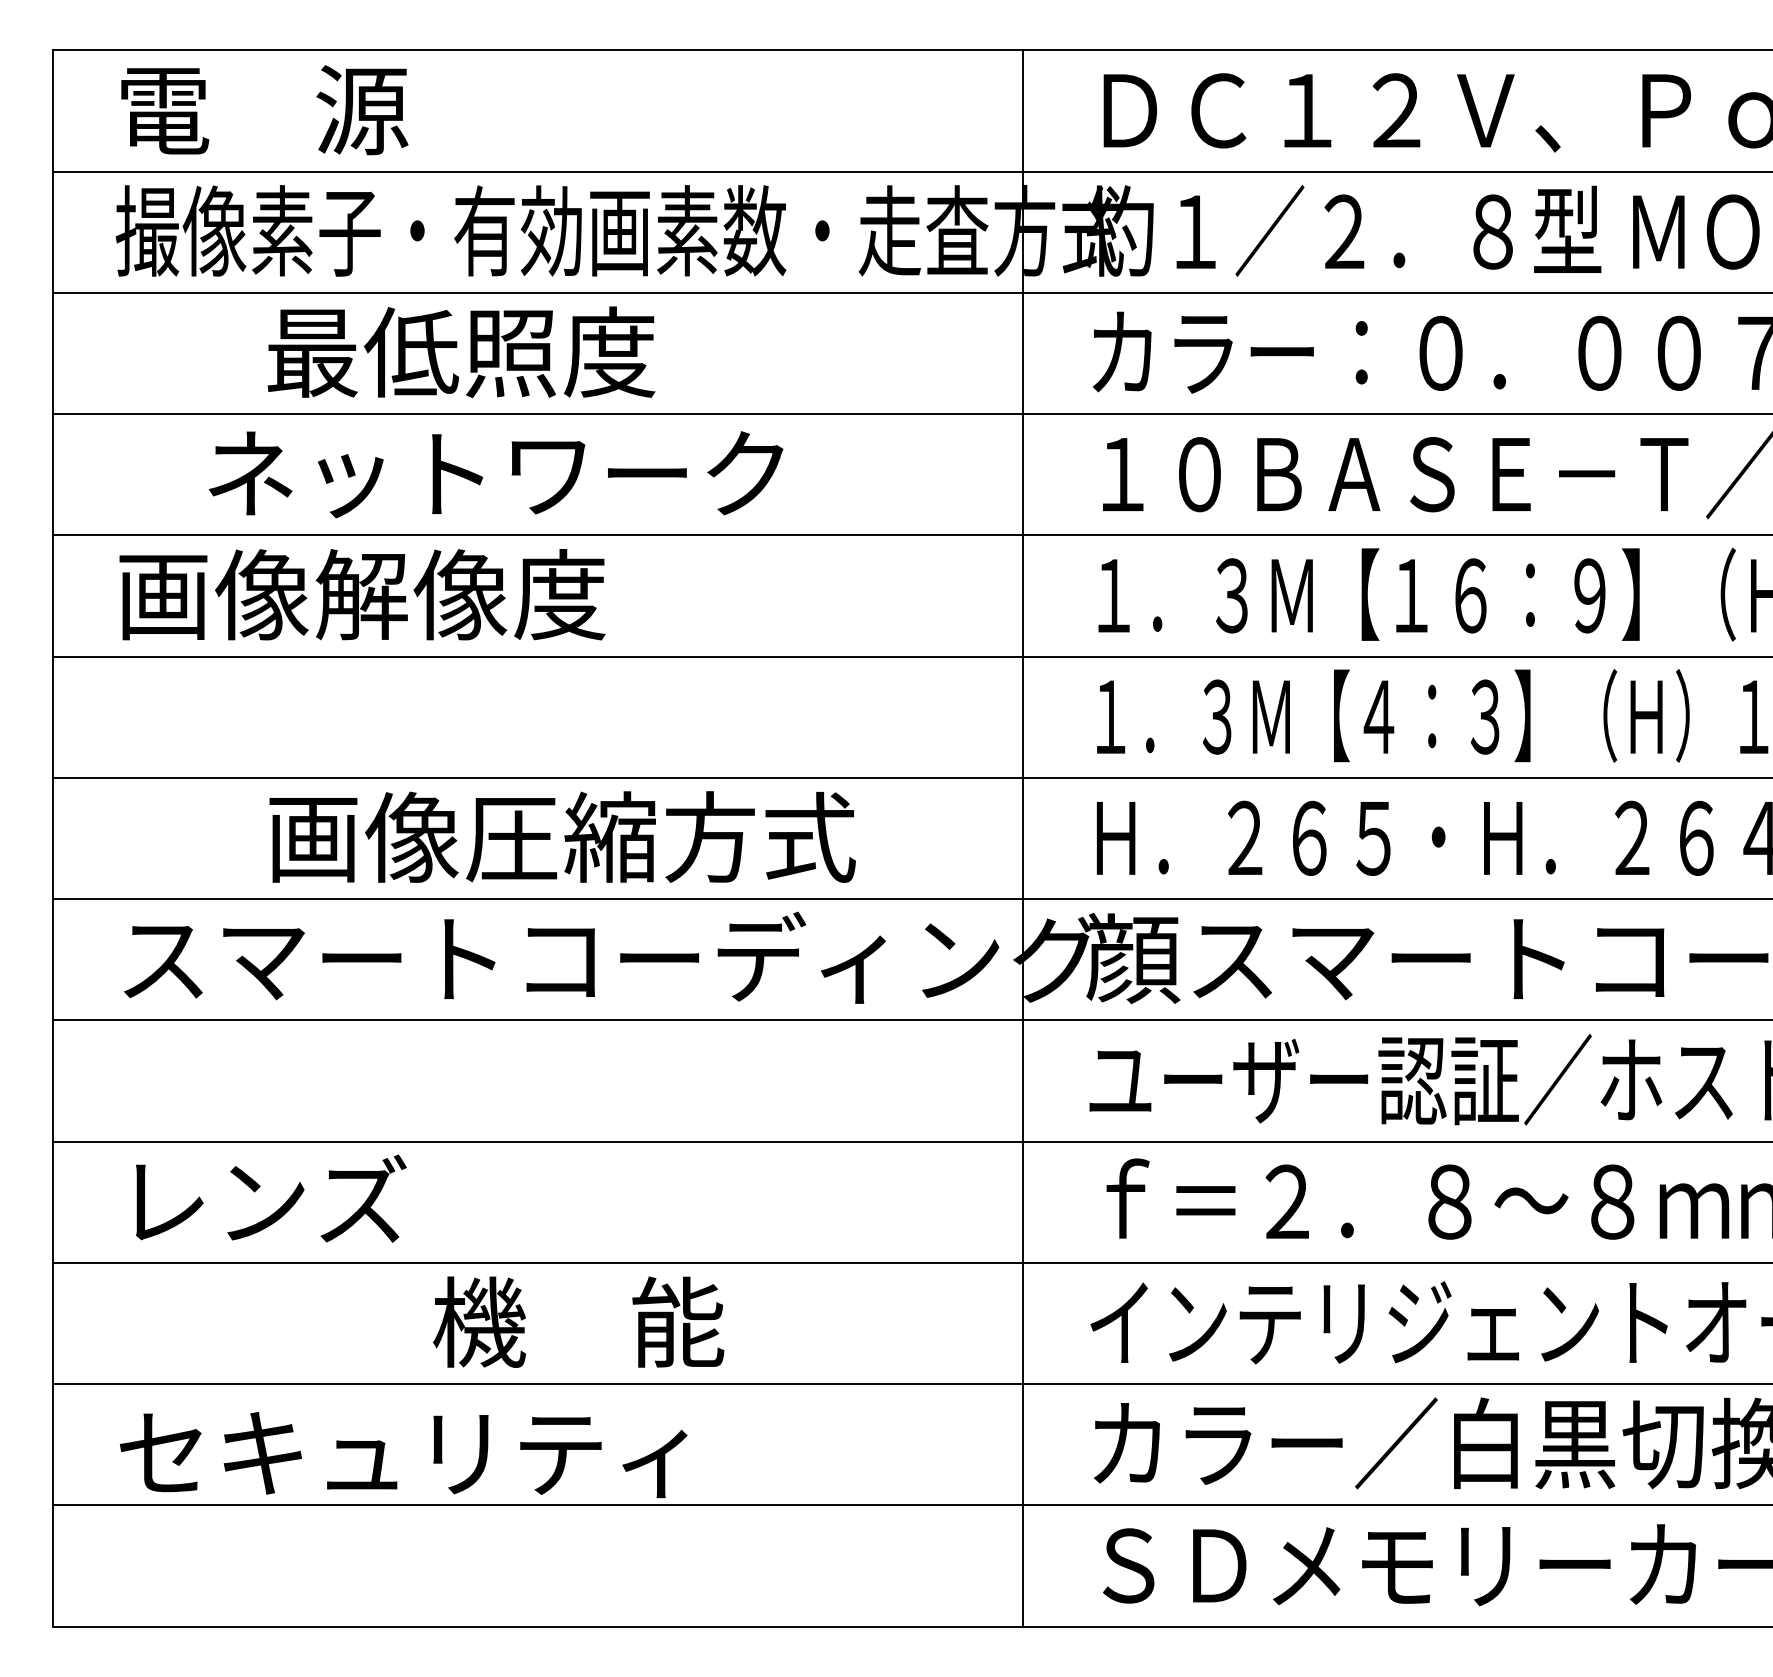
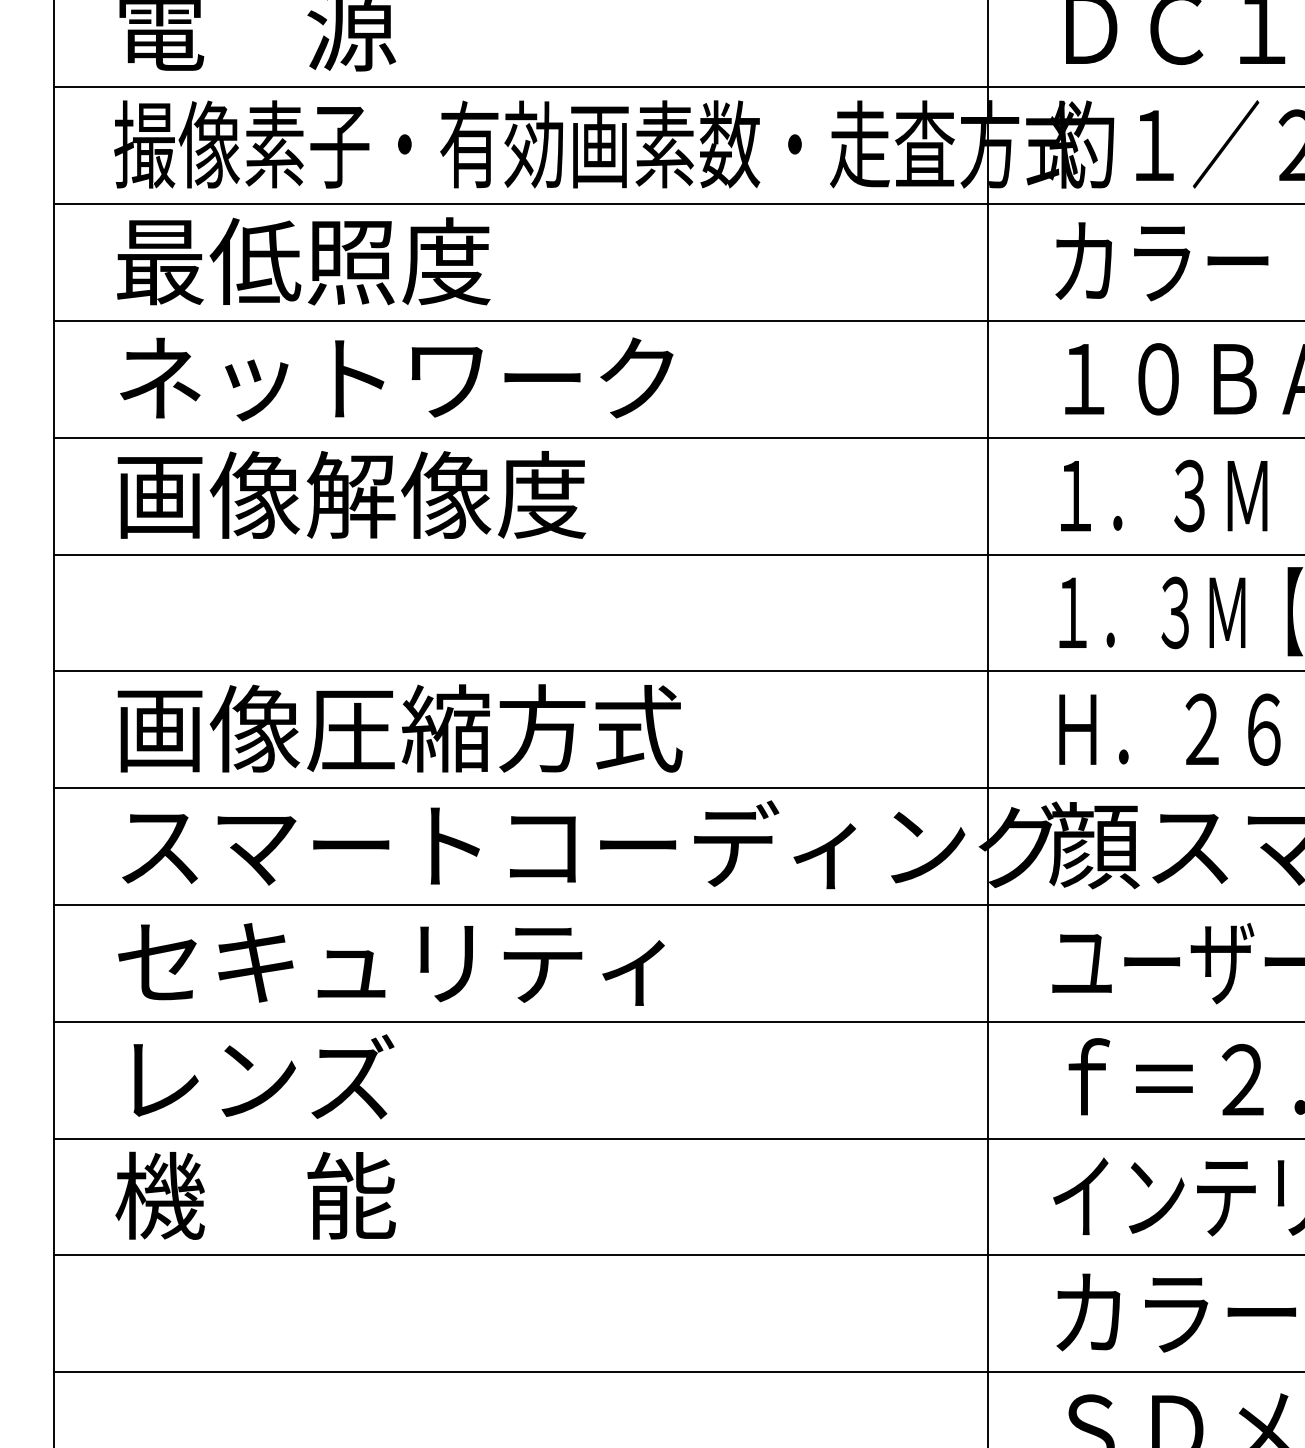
text: (461, 352) -> (303, 261), moved
text: (496, 474) -> (397, 379), moved
text: (562, 836) -> (400, 727), moved
text: (578, 1321) -> (255, 1195), moved
text: (403, 1455) -> (391, 964), moved

